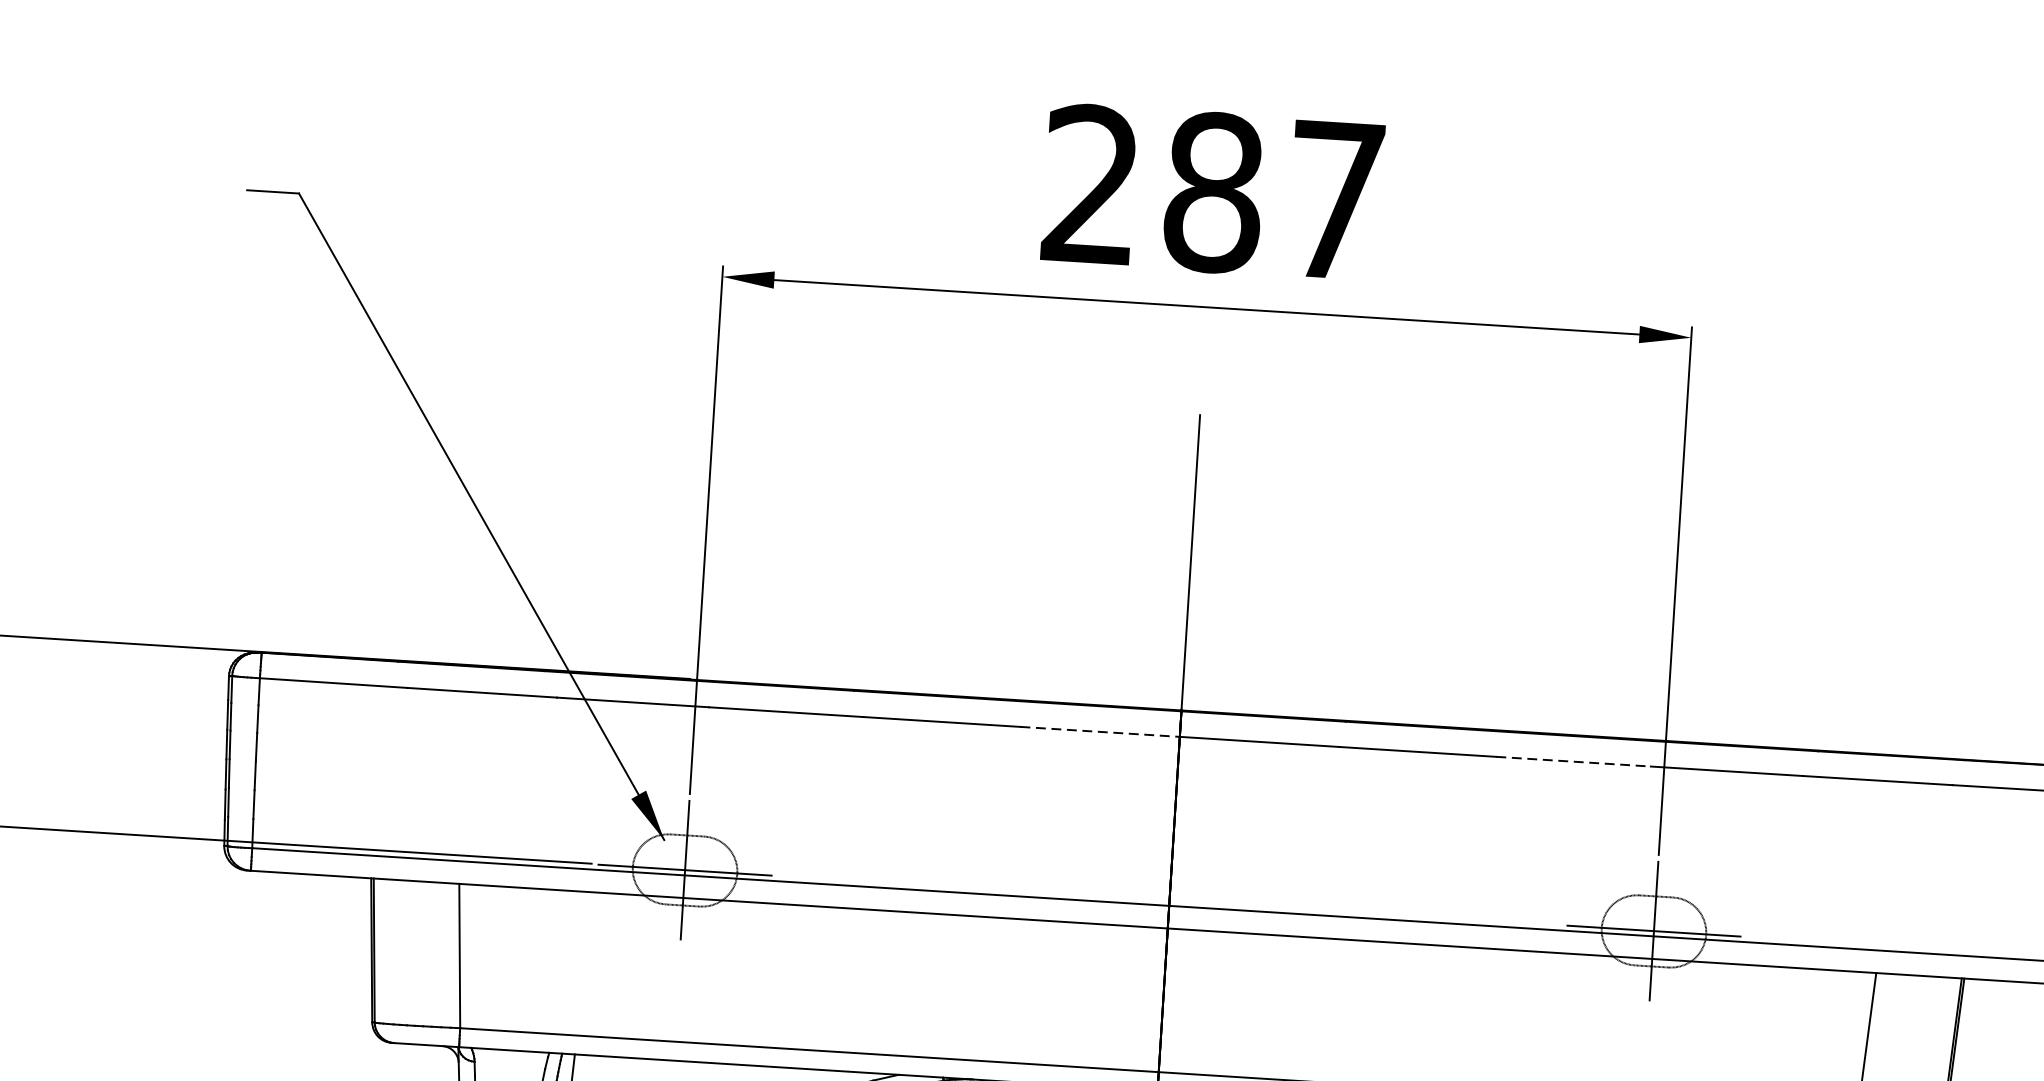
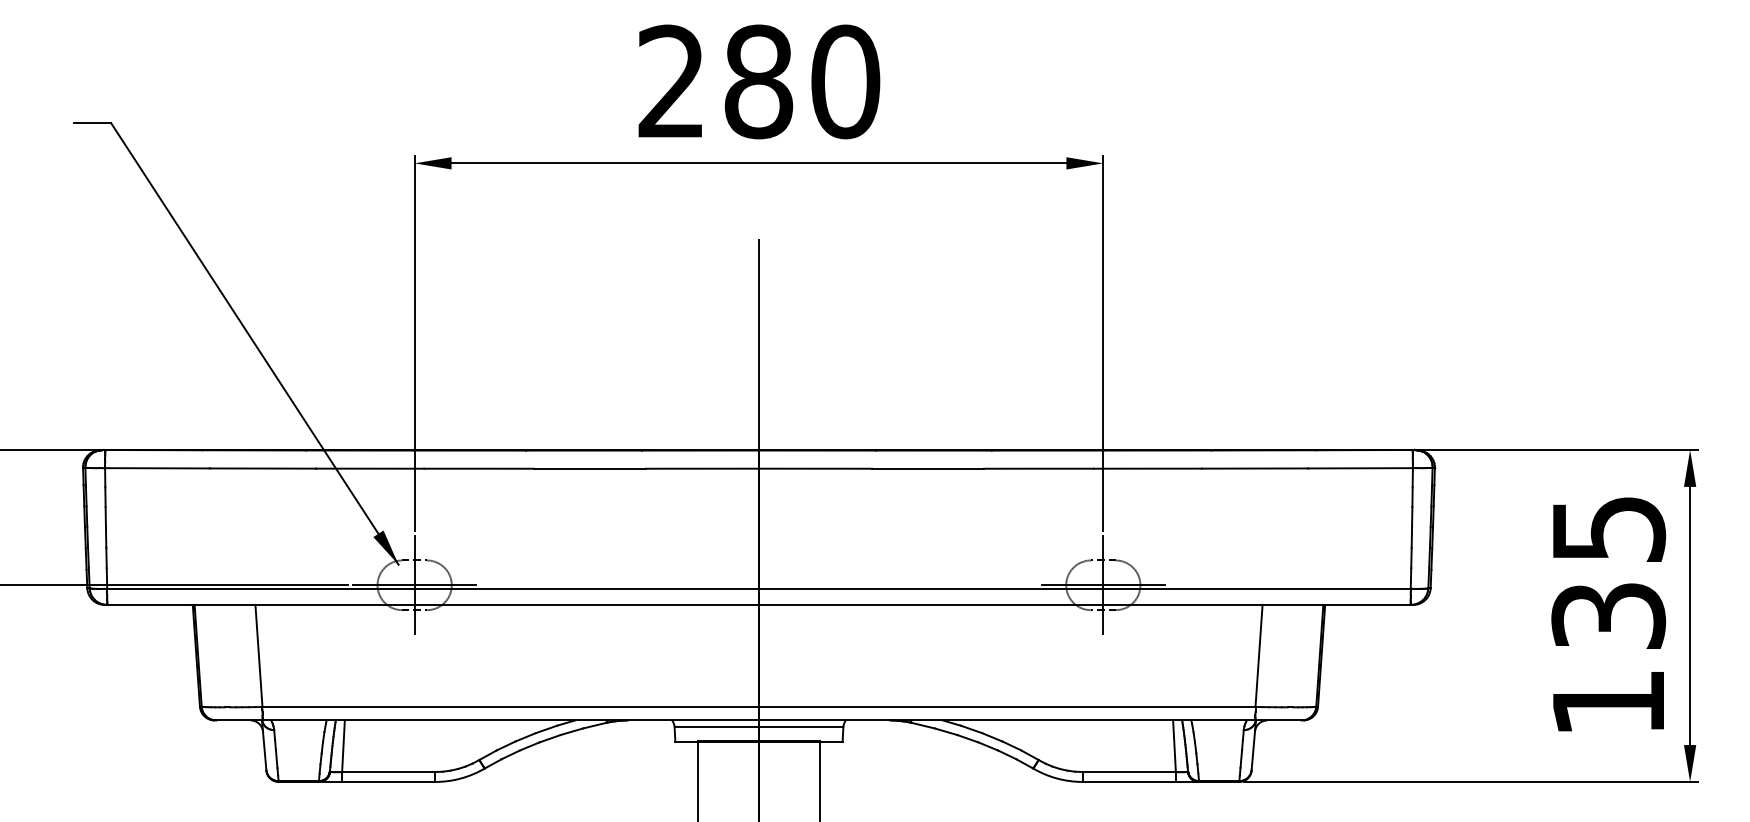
text: (1335, 199) -> (845, 81), 287 -> 280
line: (1100, 731) -> (702, 468), dashed -> solid
line: (1573, 761) -> (1038, 468), dashed -> solid

